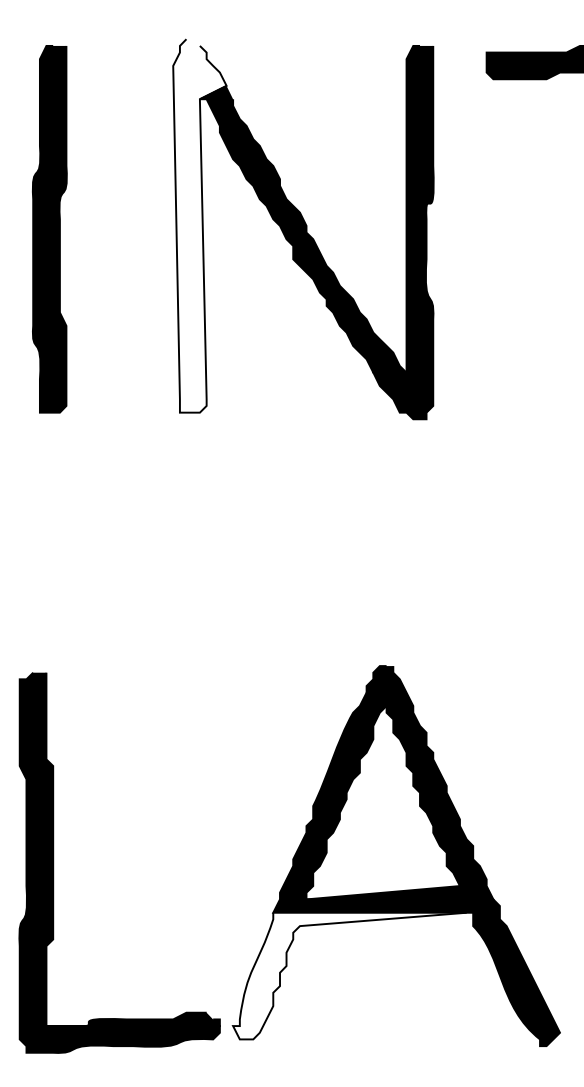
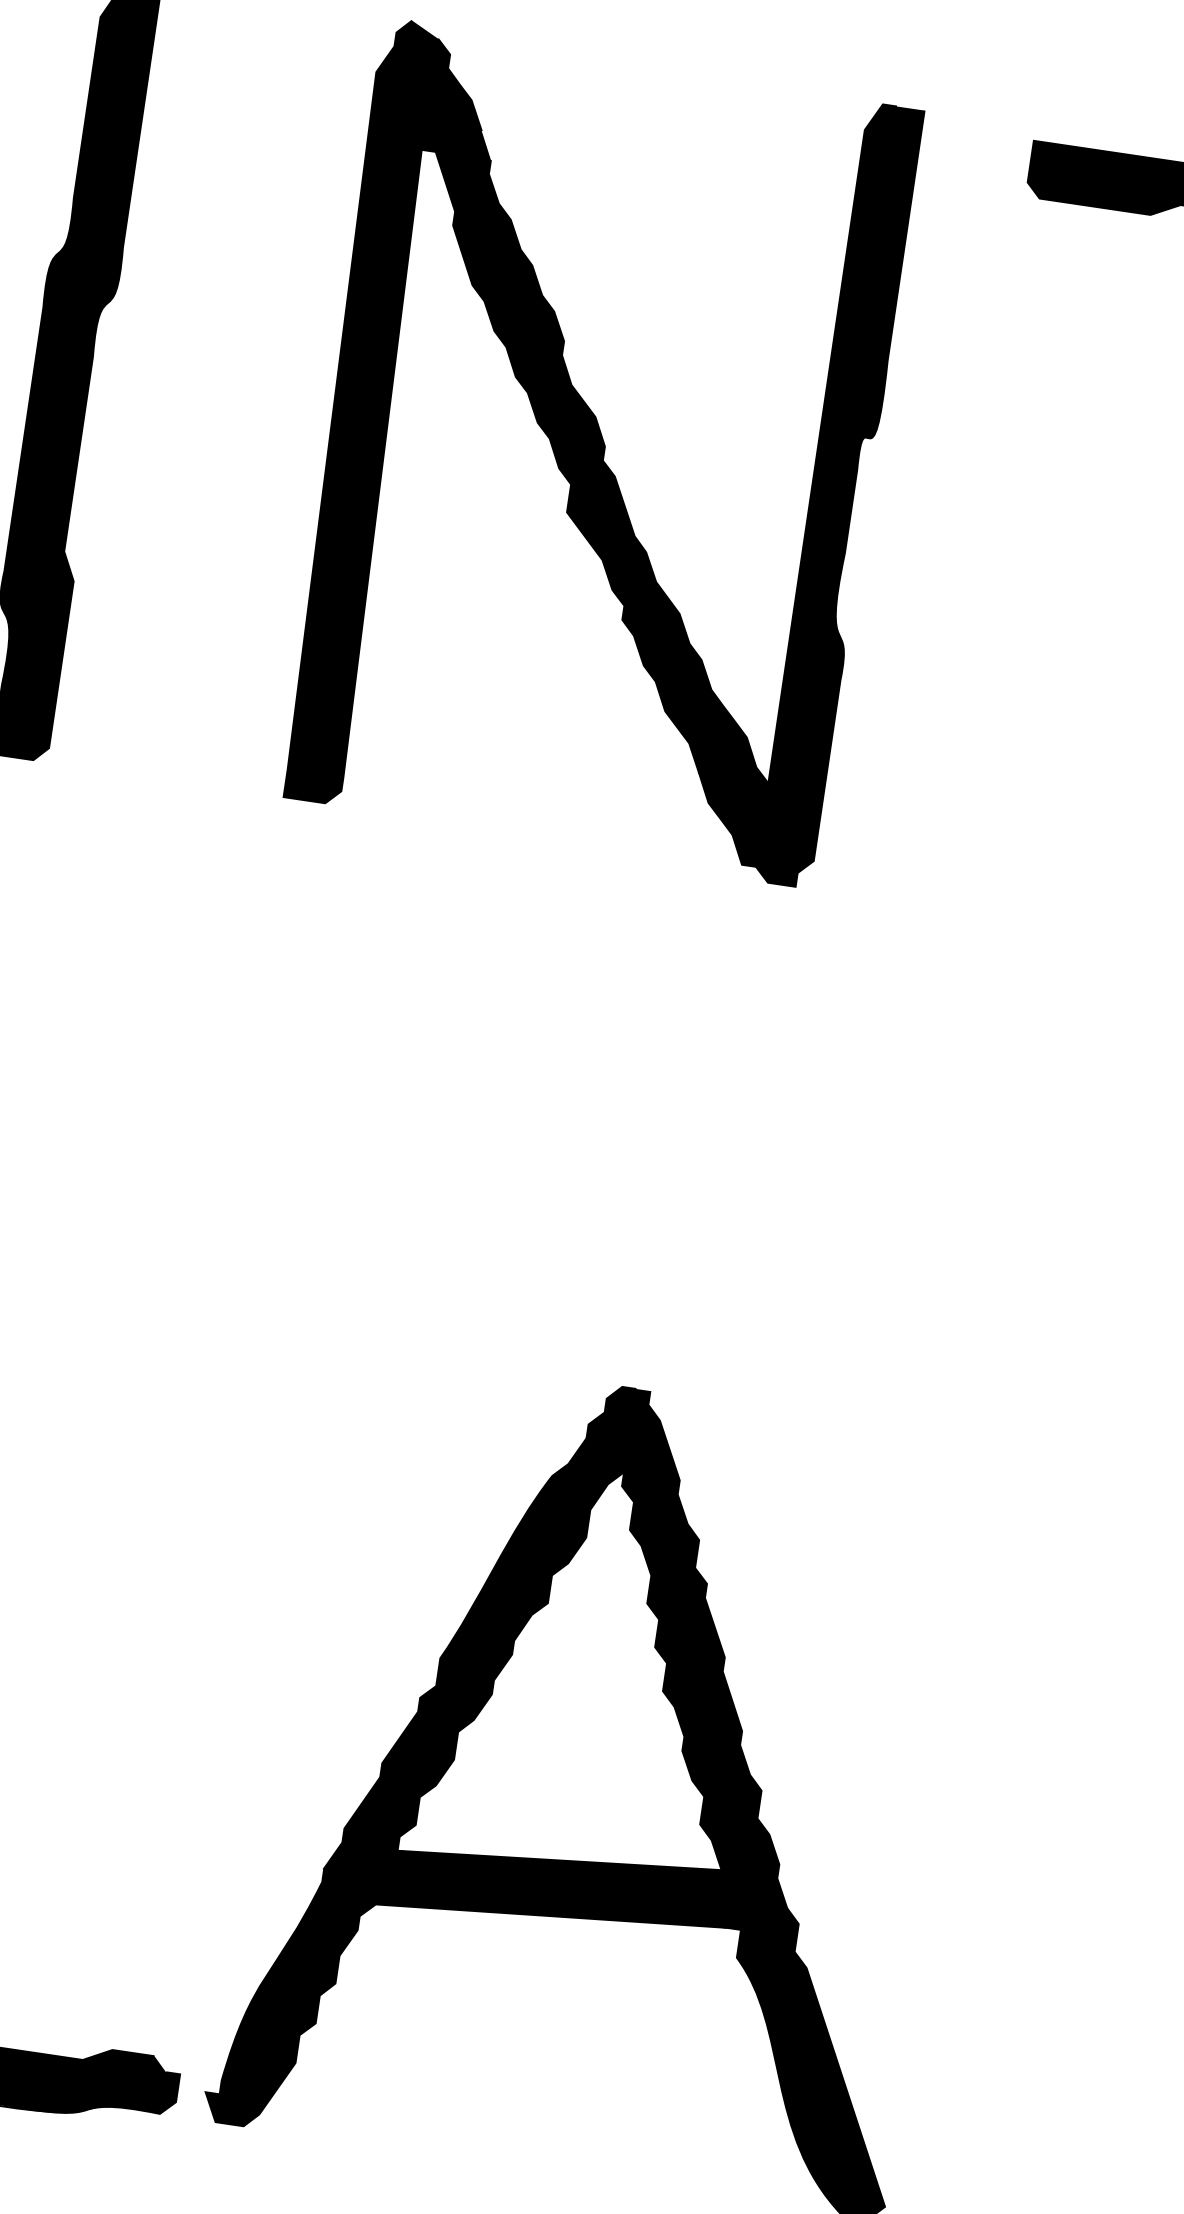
fill: (199, 225) -> (382, 412), added
fill: (349, 975) -> (463, 2022), added

